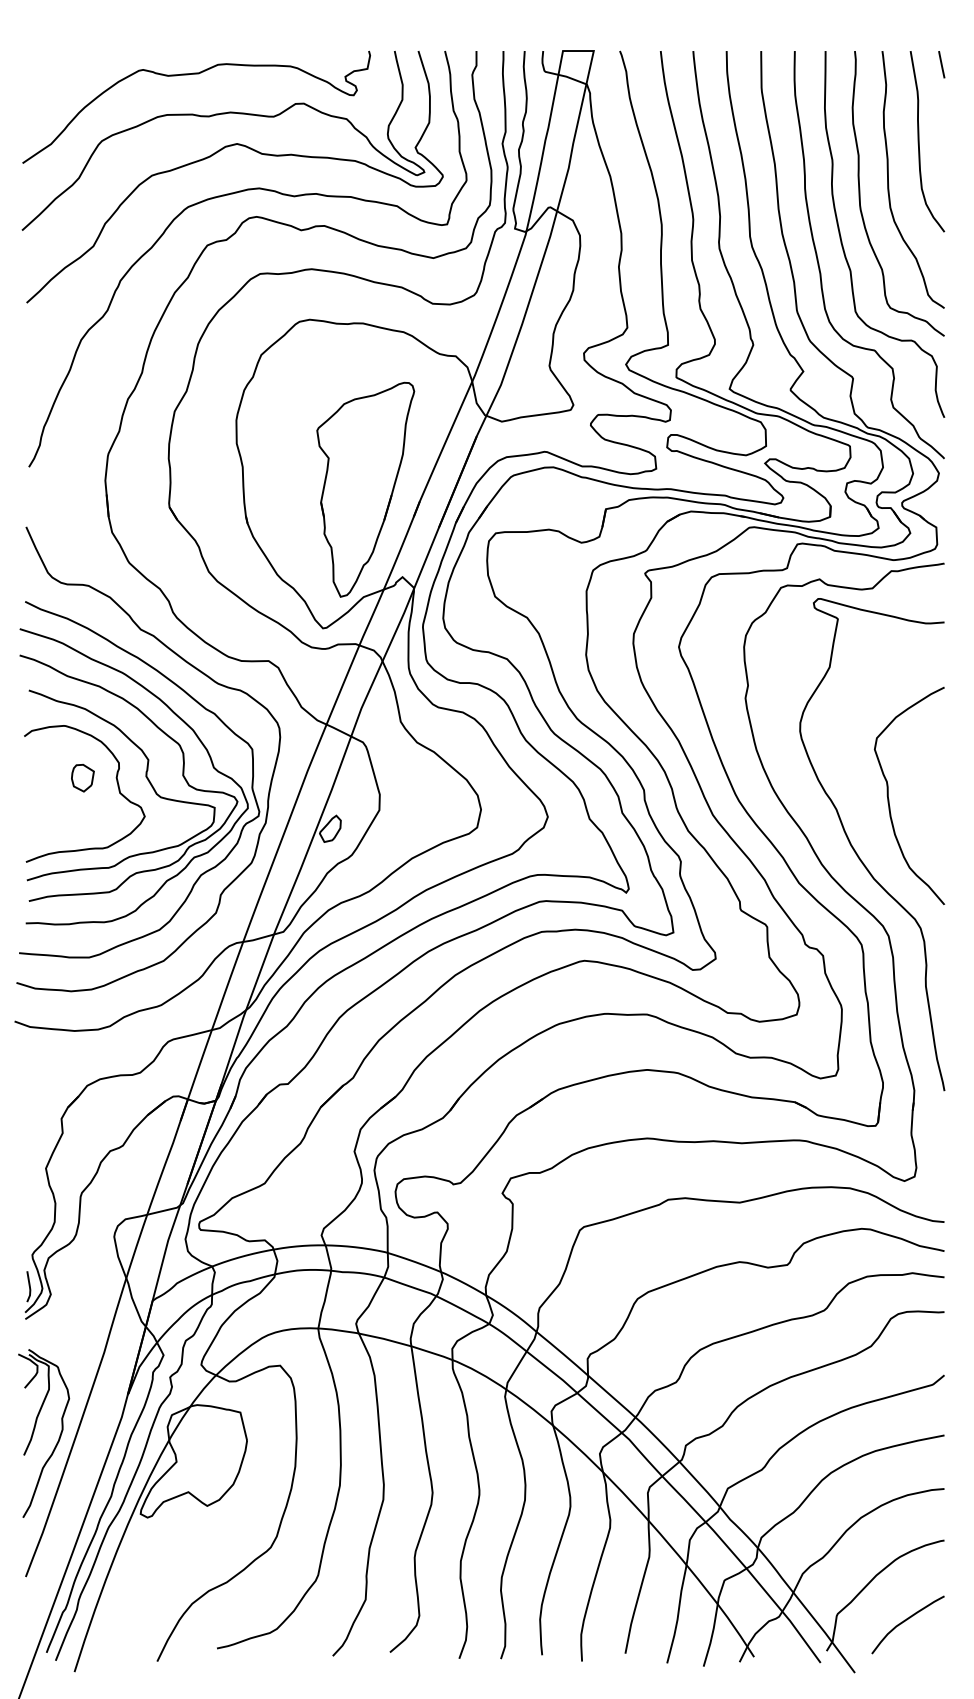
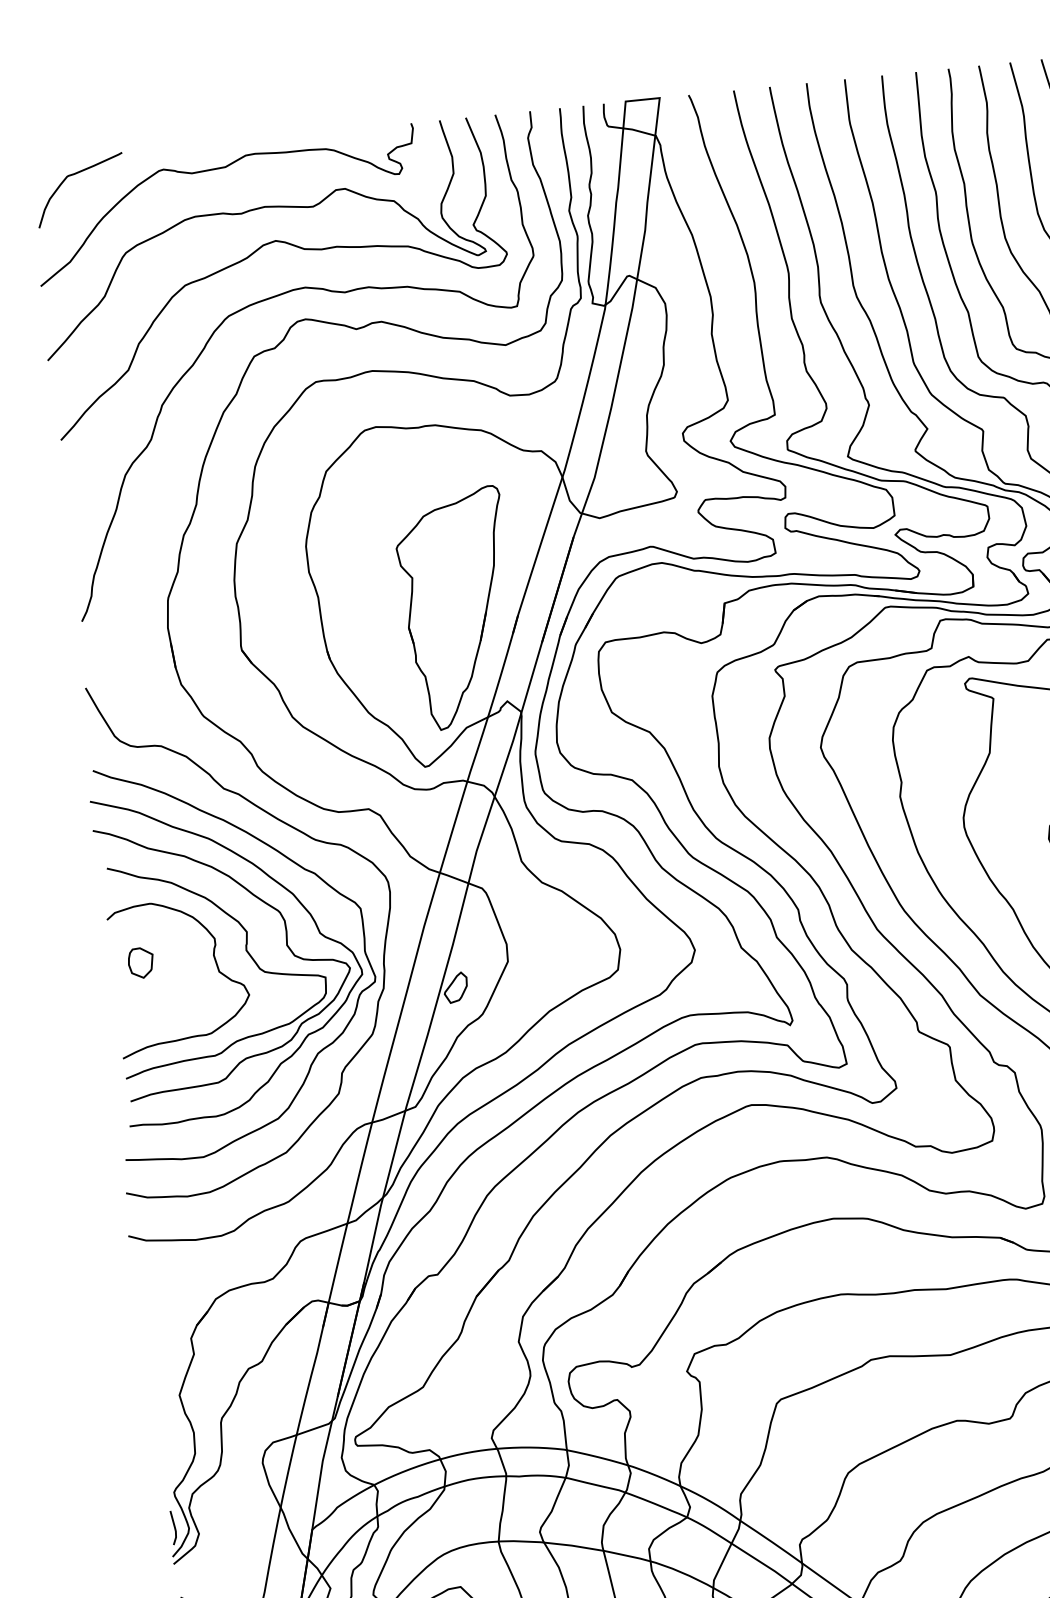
curve: (64, 66) -> (76, 174), added
part: (82, 778) -> (140, 963), moved

